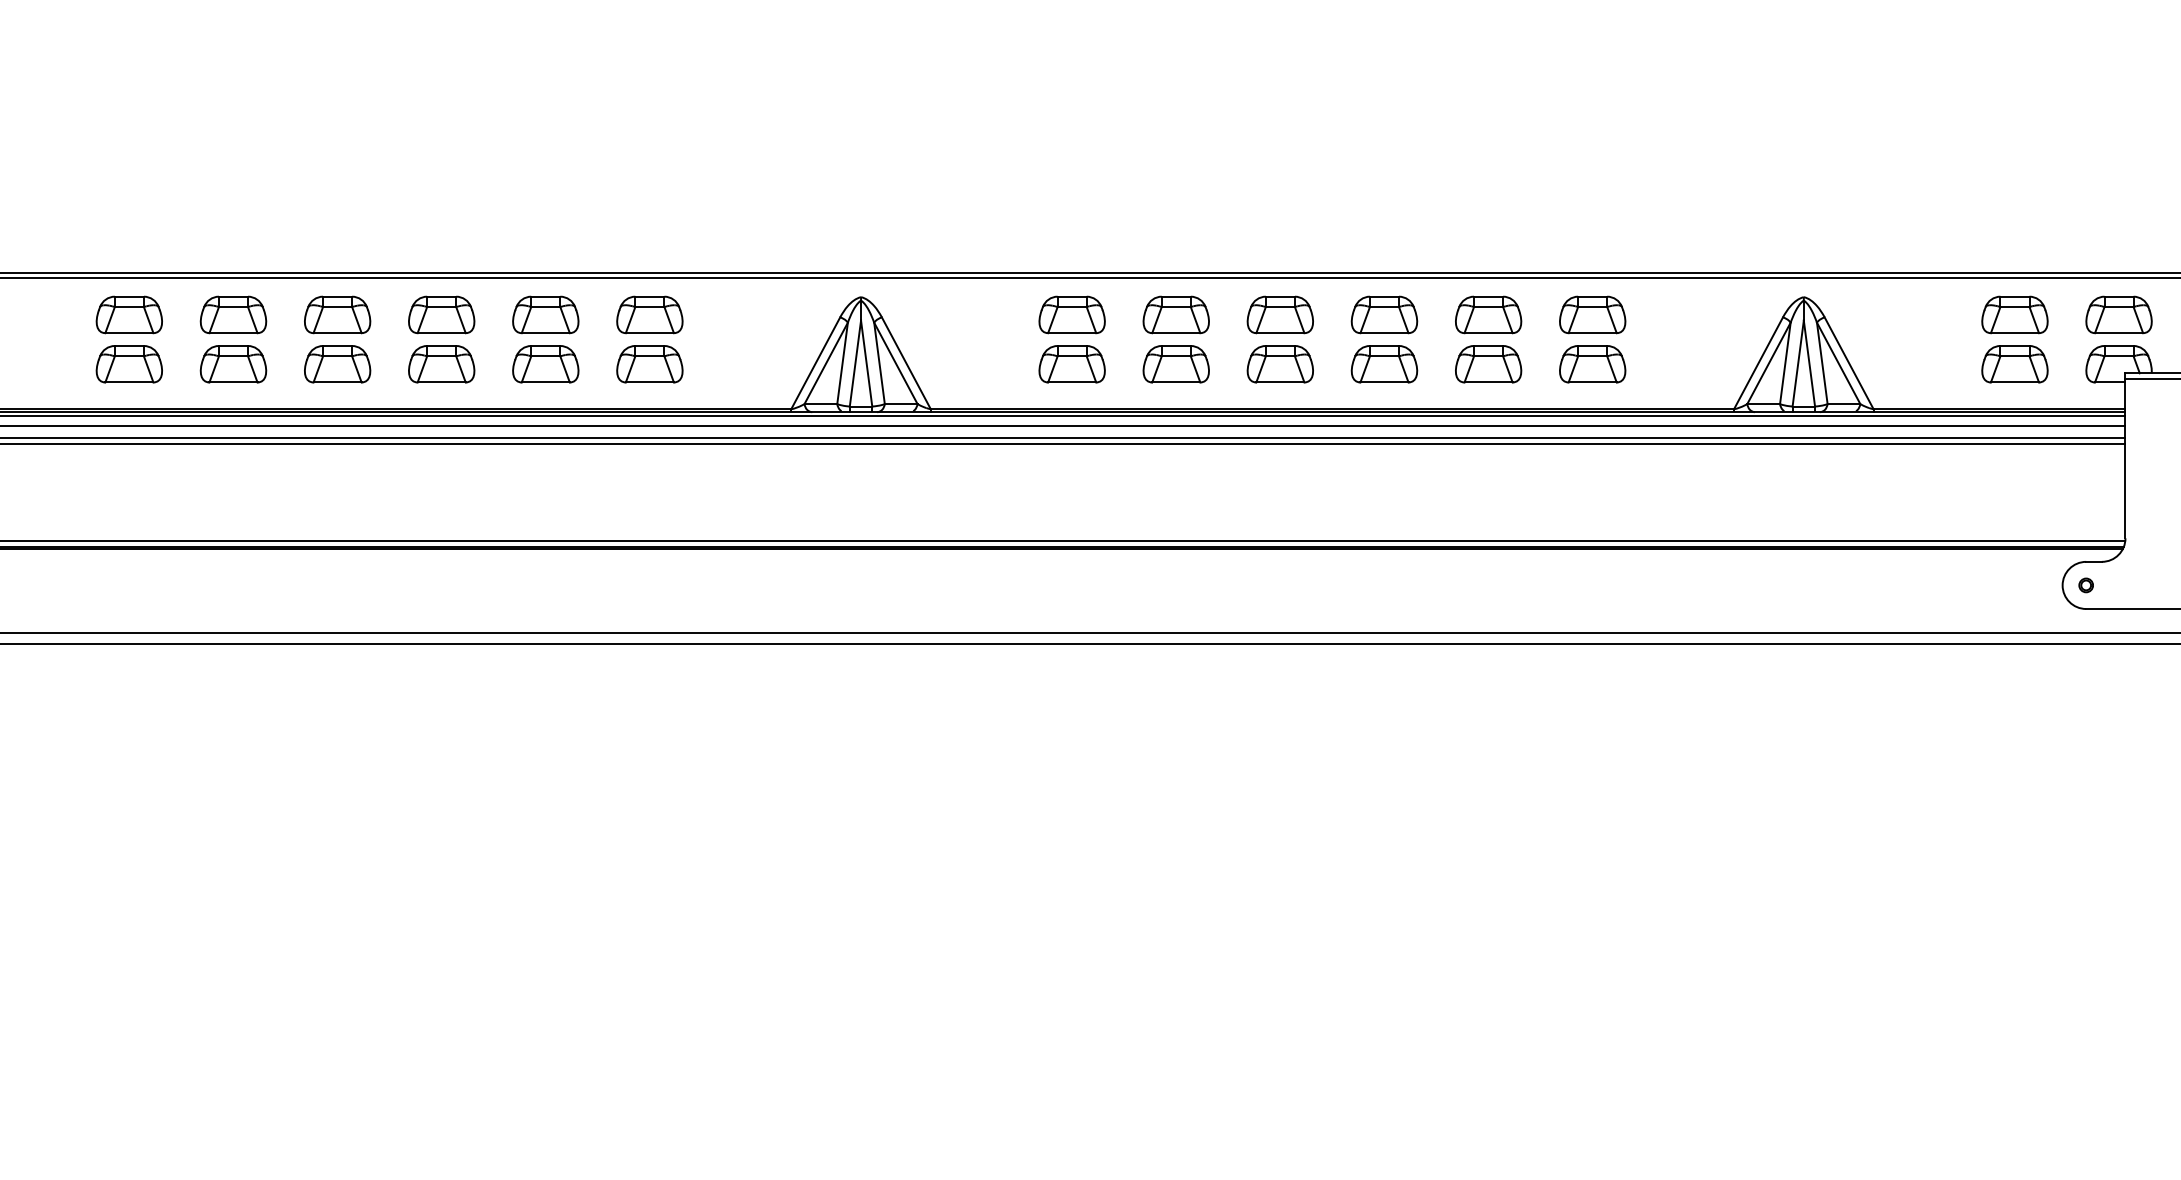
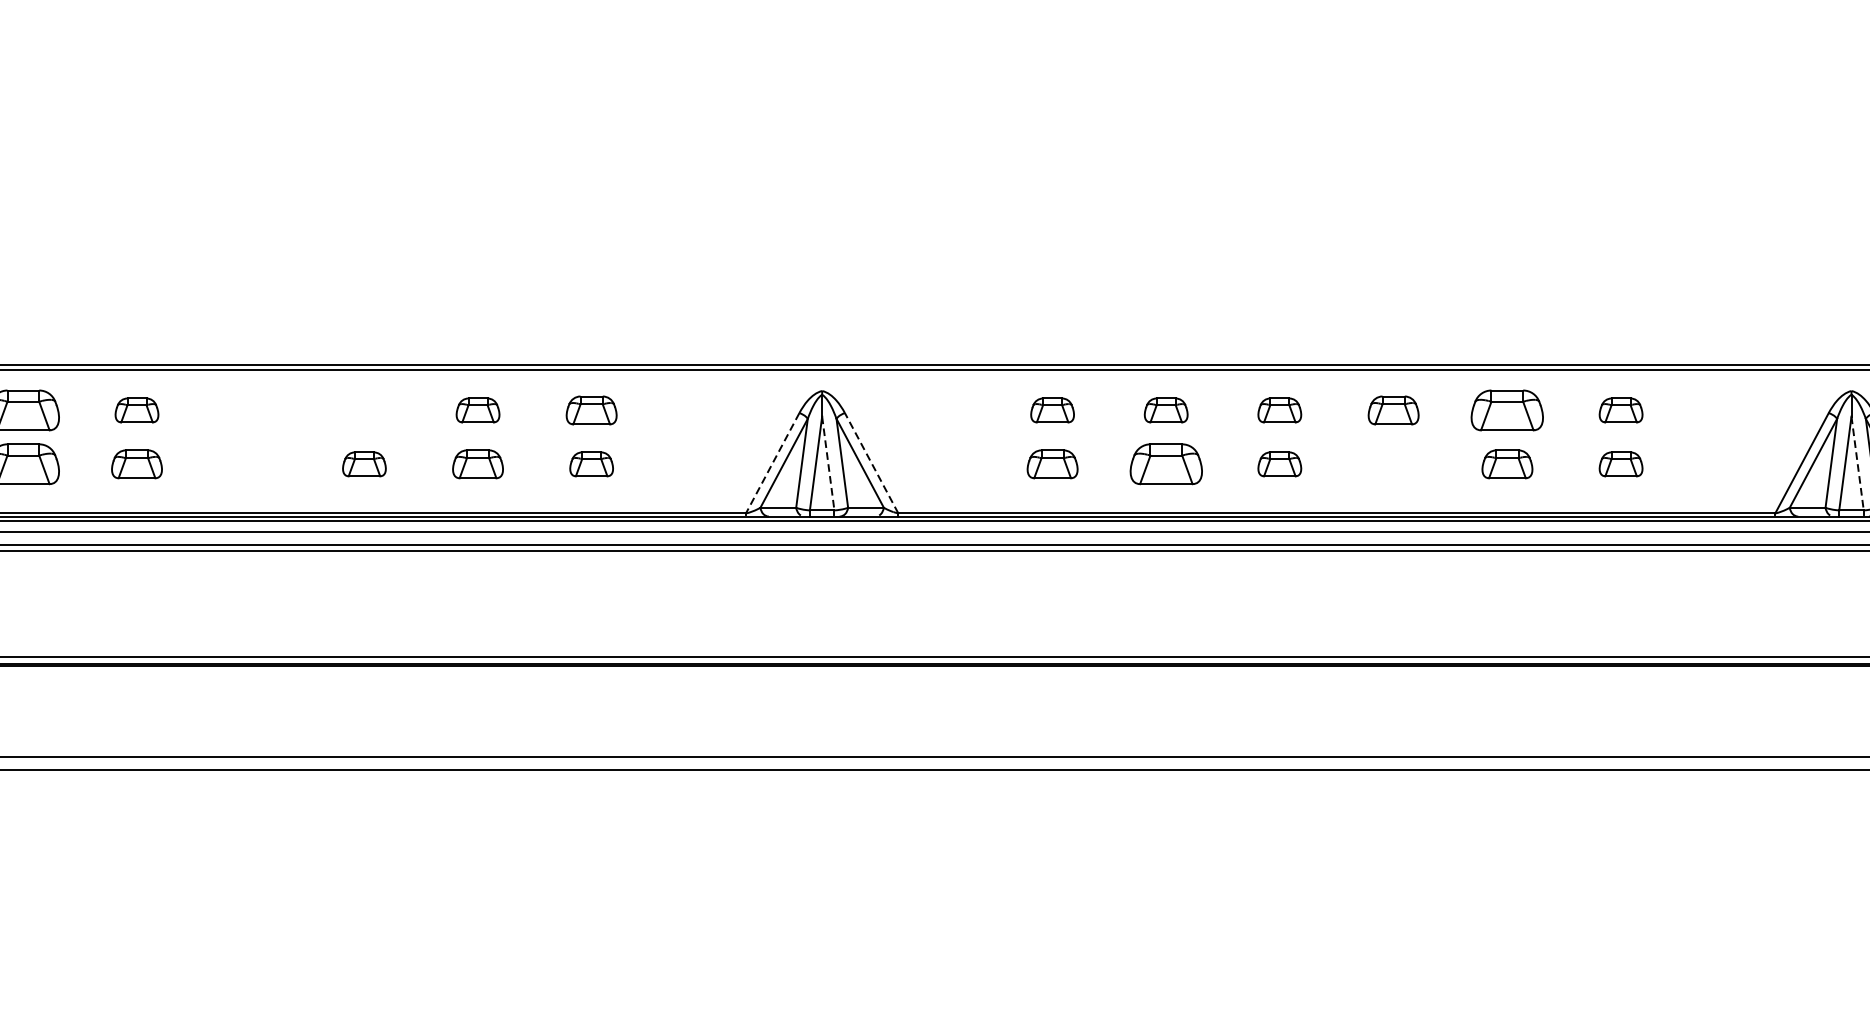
part: (233, 314) -> (137, 409), size x0.6
part: (337, 314) -> (250, 409), removed
part: (441, 314) -> (364, 409), removed
part: (545, 314) -> (477, 409), size x0.6
part: (649, 314) -> (591, 409), size x0.7
part: (1071, 314) -> (1051, 409), size x0.6
part: (1175, 314) -> (1165, 409), size x0.6
part: (1279, 314) -> (1279, 409), size x0.6
part: (1384, 314) -> (1393, 409), size x0.7
part: (1592, 314) -> (1620, 409), size x0.6
line: (906, 362) -> (871, 462), solid -> dashed
line: (815, 363) -> (772, 463), solid -> dashed
part: (233, 364) -> (137, 464), size x0.7
part: (337, 364) -> (250, 464), removed
part: (441, 364) -> (364, 464), size x0.6
part: (545, 364) -> (477, 464), size x0.7
part: (649, 364) -> (591, 464), size x0.6
line: (866, 364) -> (828, 464), solid -> dashed
part: (1071, 364) -> (1051, 464), size x0.7
part: (1279, 364) -> (1279, 464), size x0.6
part: (1384, 364) -> (1393, 464), removed
part: (1488, 364) -> (1507, 464), size x0.7
part: (1592, 364) -> (1620, 464), size x0.6
line: (1809, 364) -> (1857, 464), solid -> dashed

